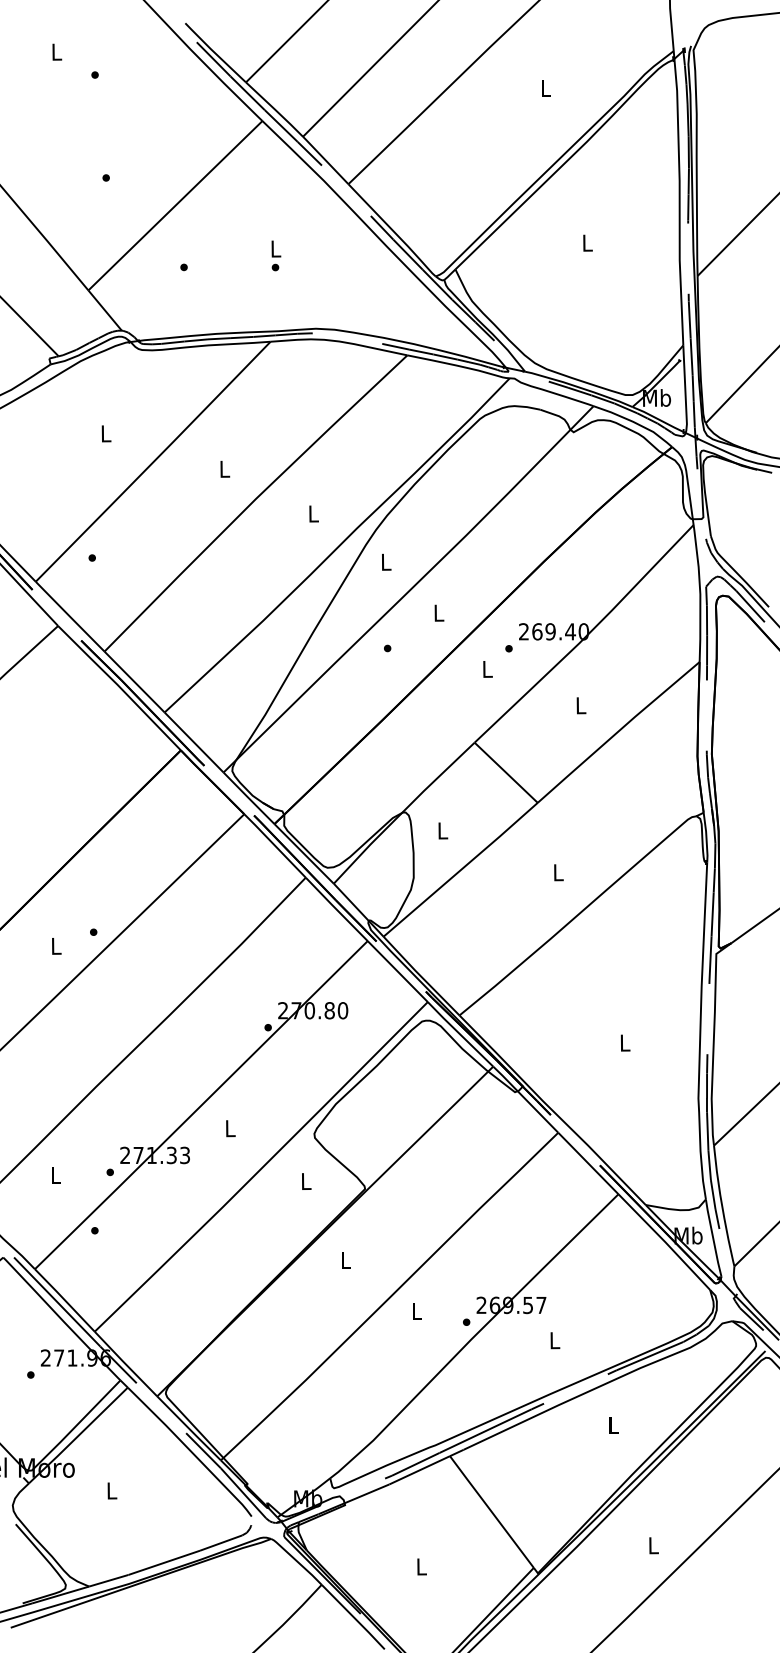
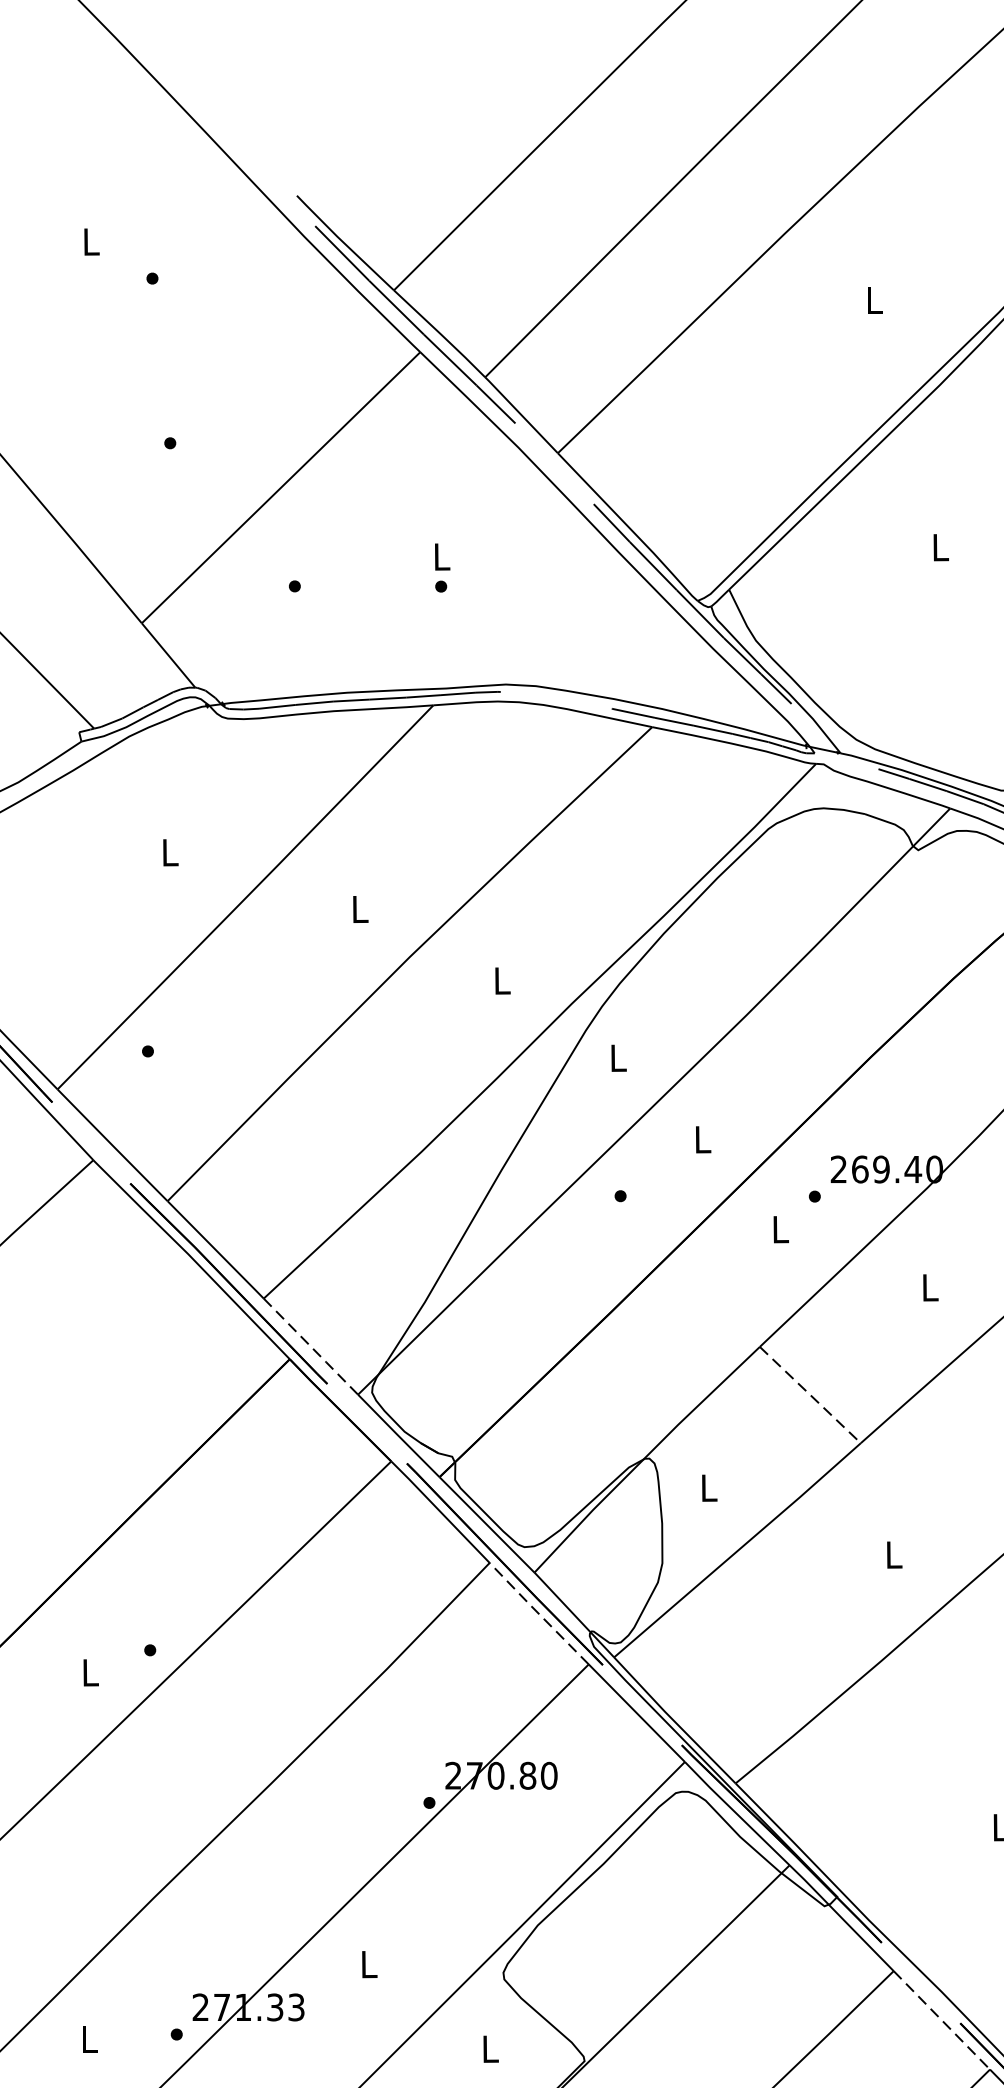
line: (194, 743) -> (311, 1348), solid -> dashed
line: (506, 772) -> (810, 1394), solid -> dashed
line: (336, 909) -> (538, 1613), solid -> dashed
line: (588, 1163) -> (942, 2020), solid -> dashed

